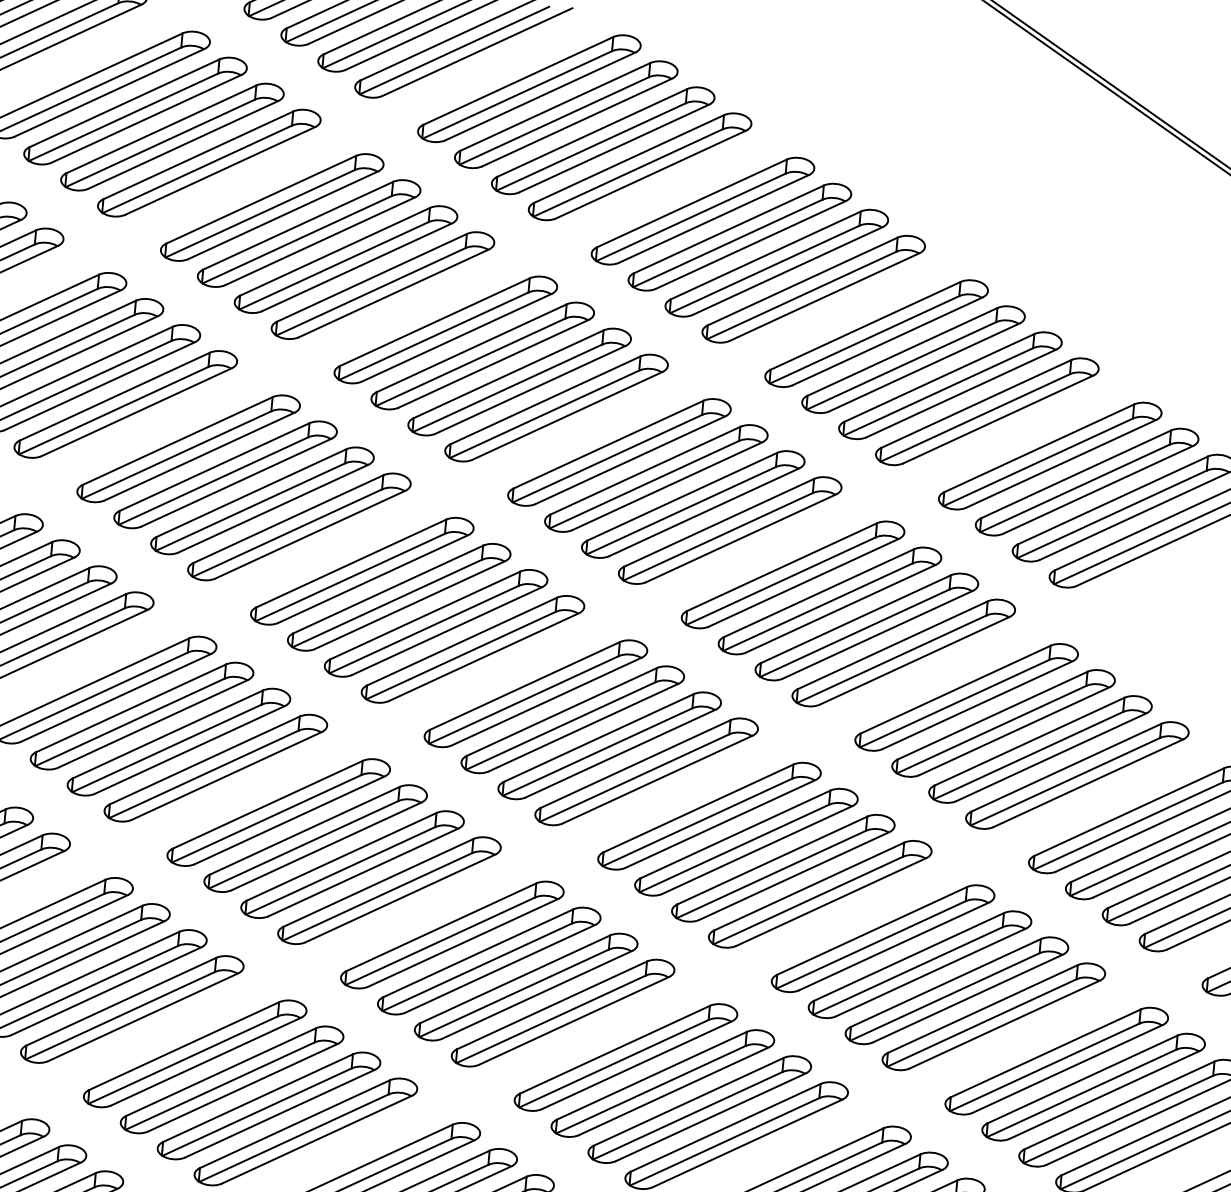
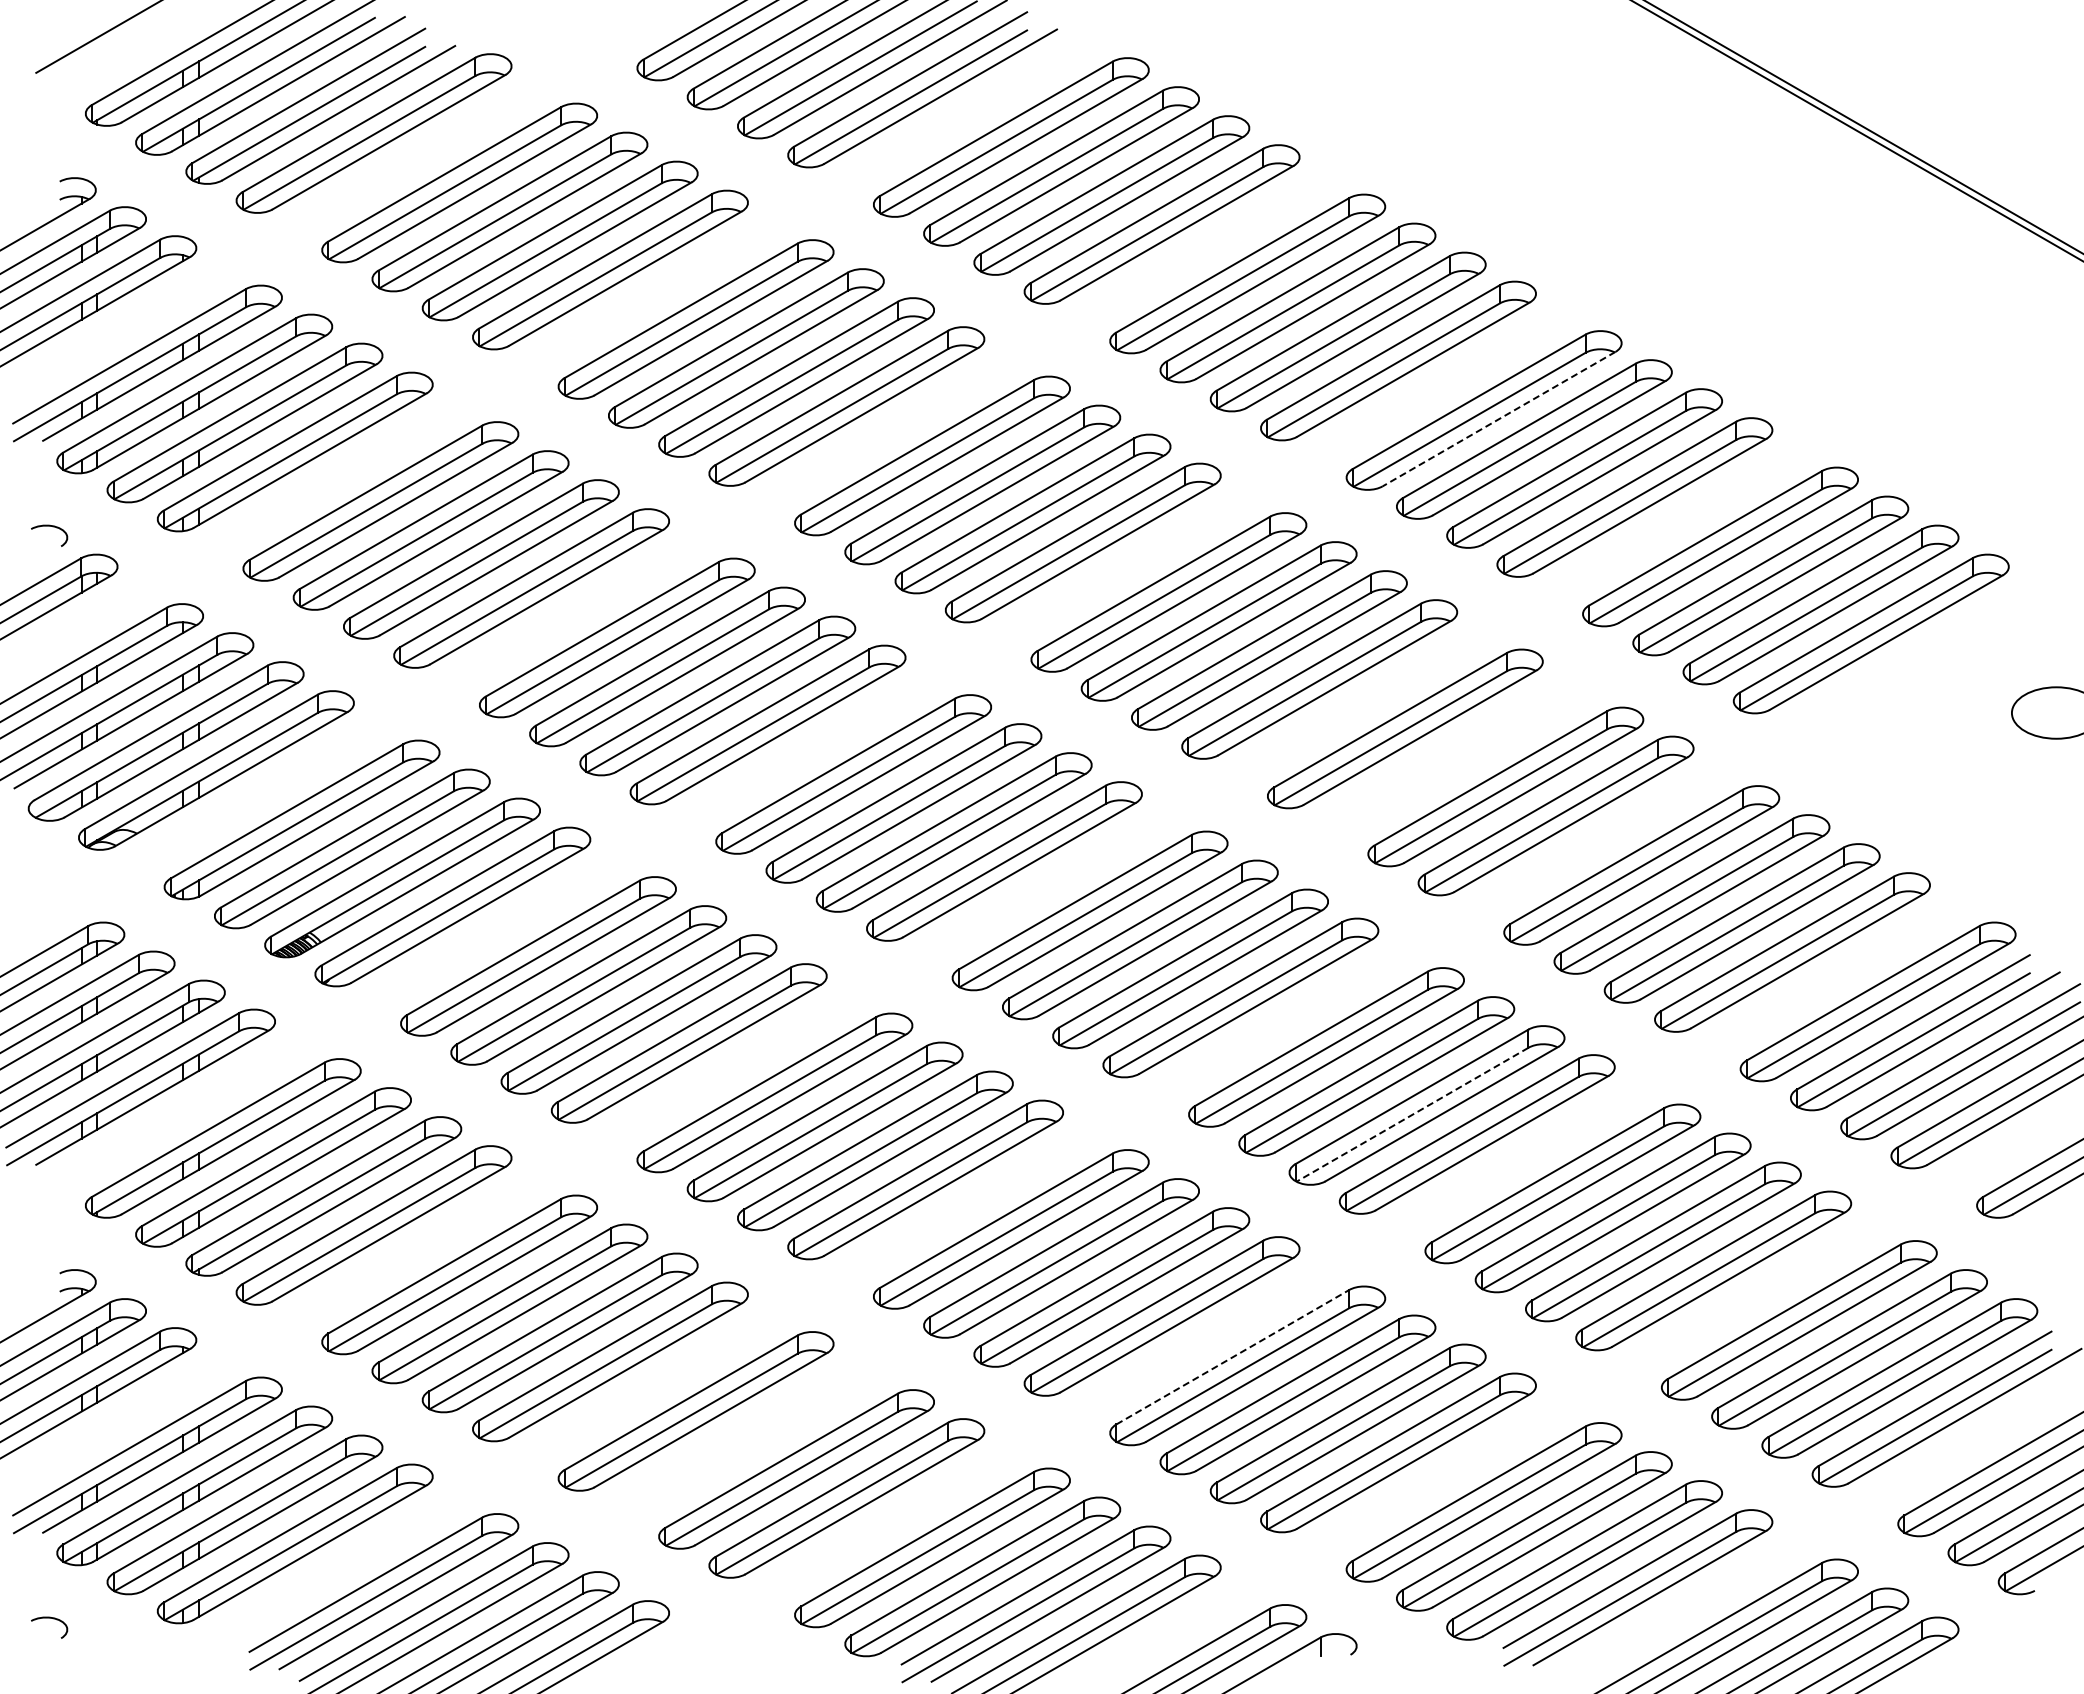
line: (887, 341) -> (1498, 419), solid -> dashed
part: (829, 600) -> (1455, 757), removed
line: (771, 874) -> (1412, 1114), solid -> dashed
line: (615, 1049) -> (1233, 1357), solid -> dashed
part: (232, 1079) -> (746, 1440), removed

